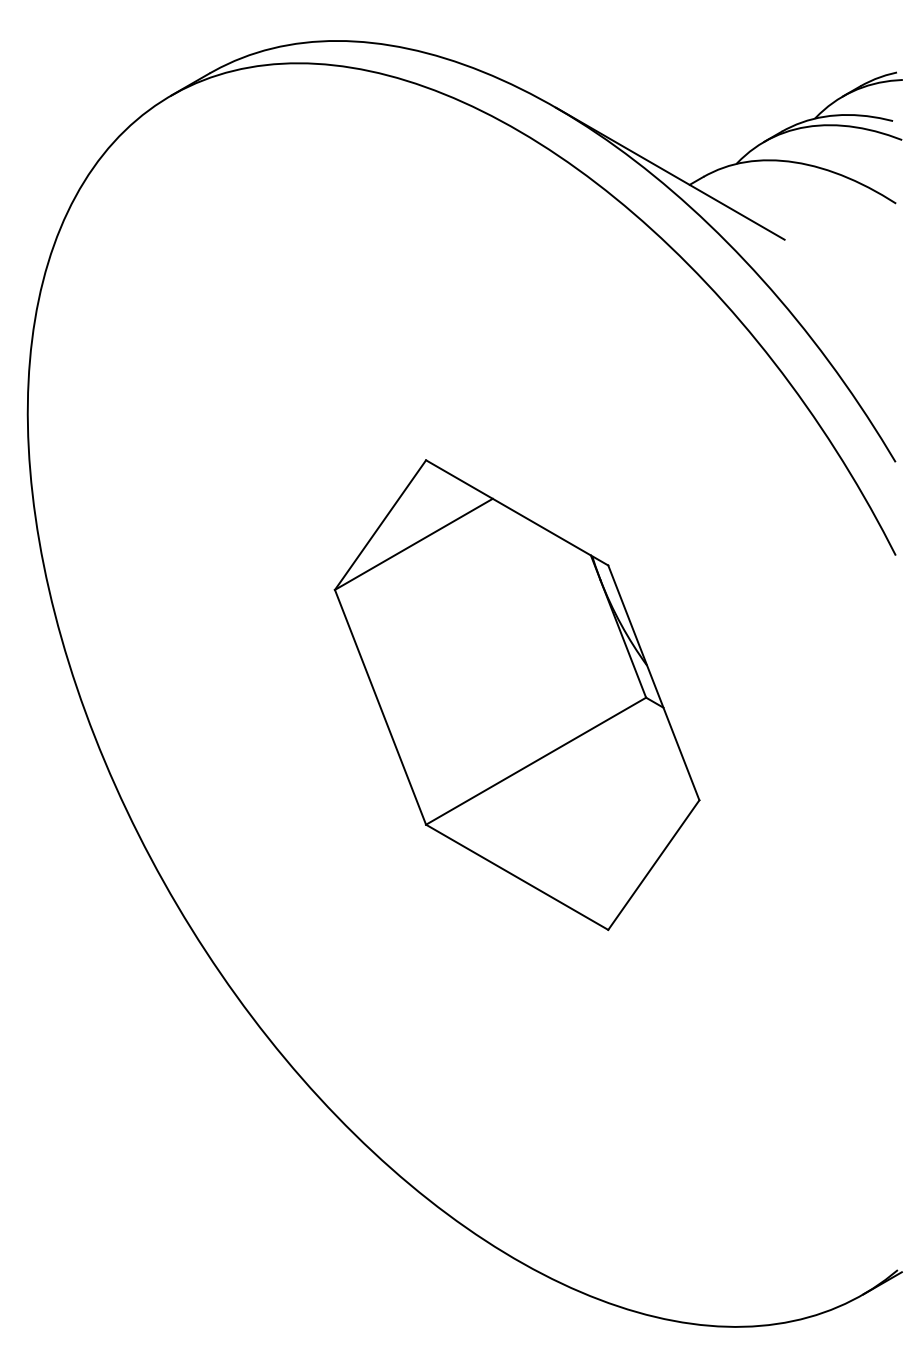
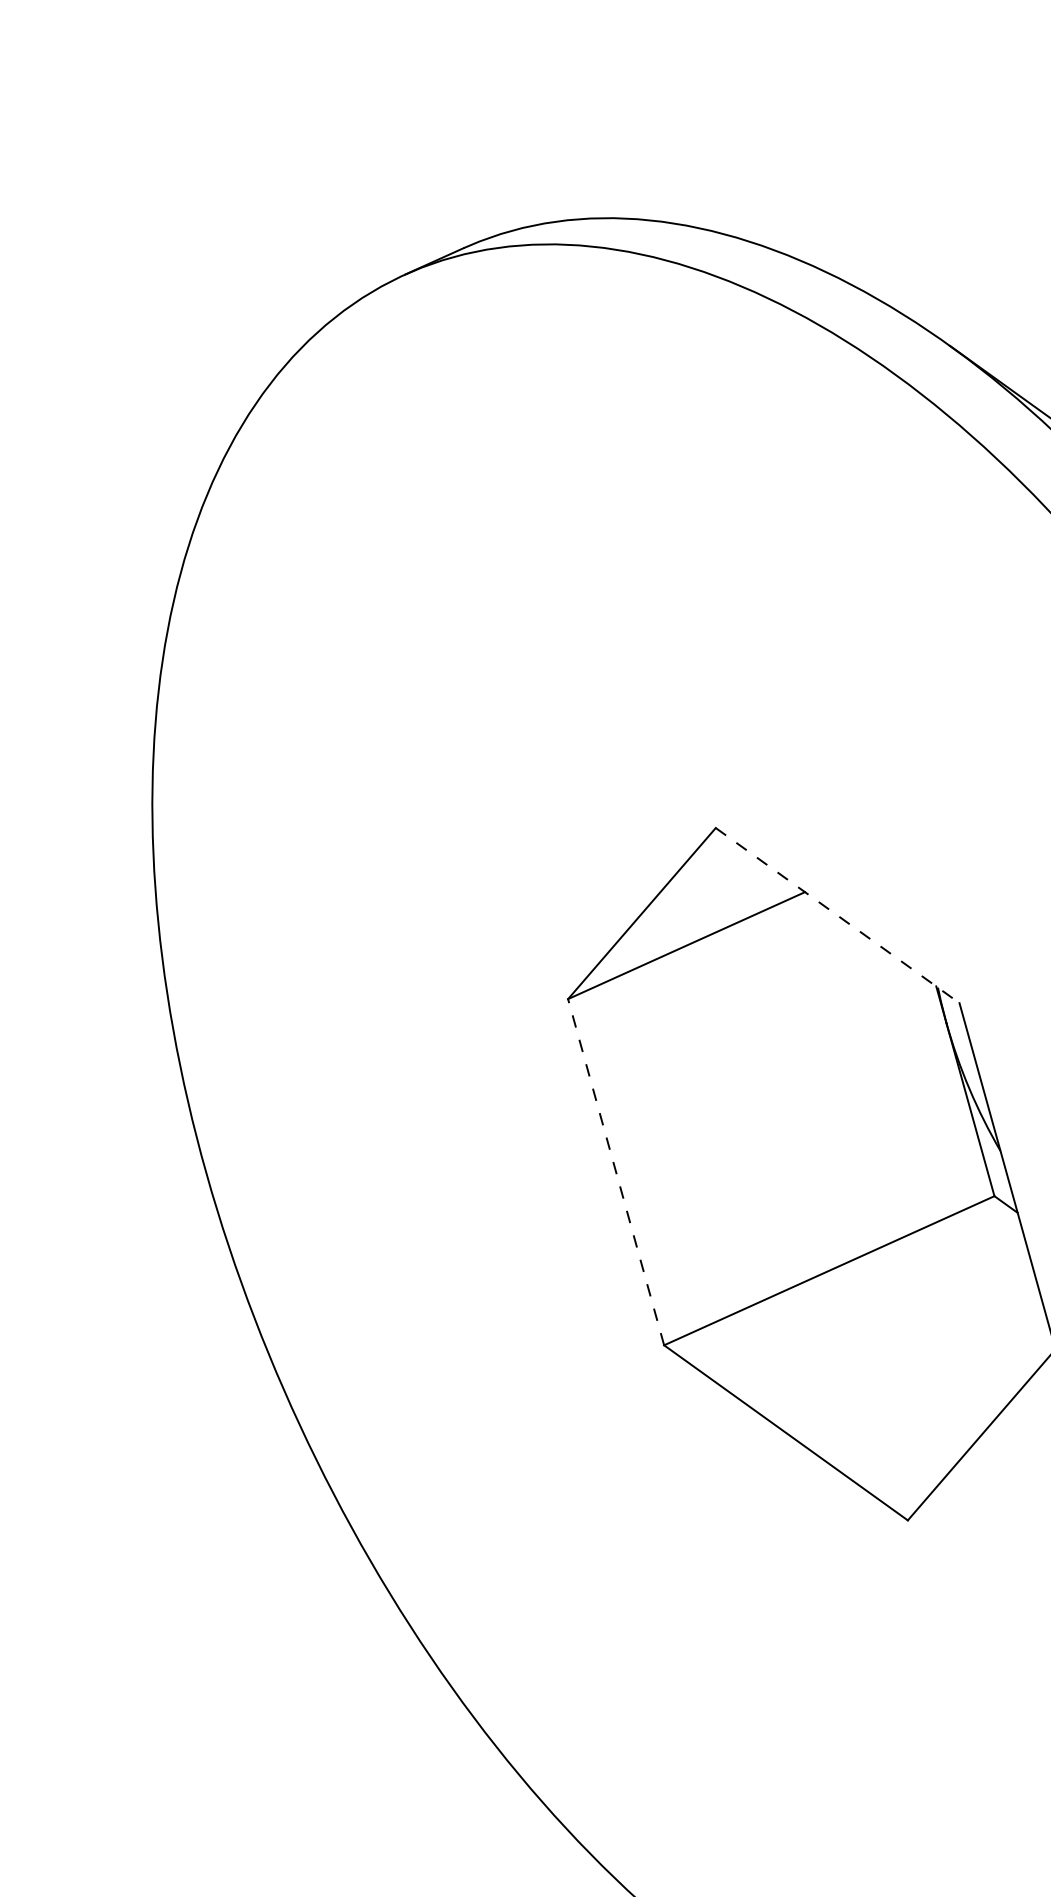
line: (517, 513) -> (837, 916), solid -> dashed
line: (380, 707) -> (616, 1172), solid -> dashed

